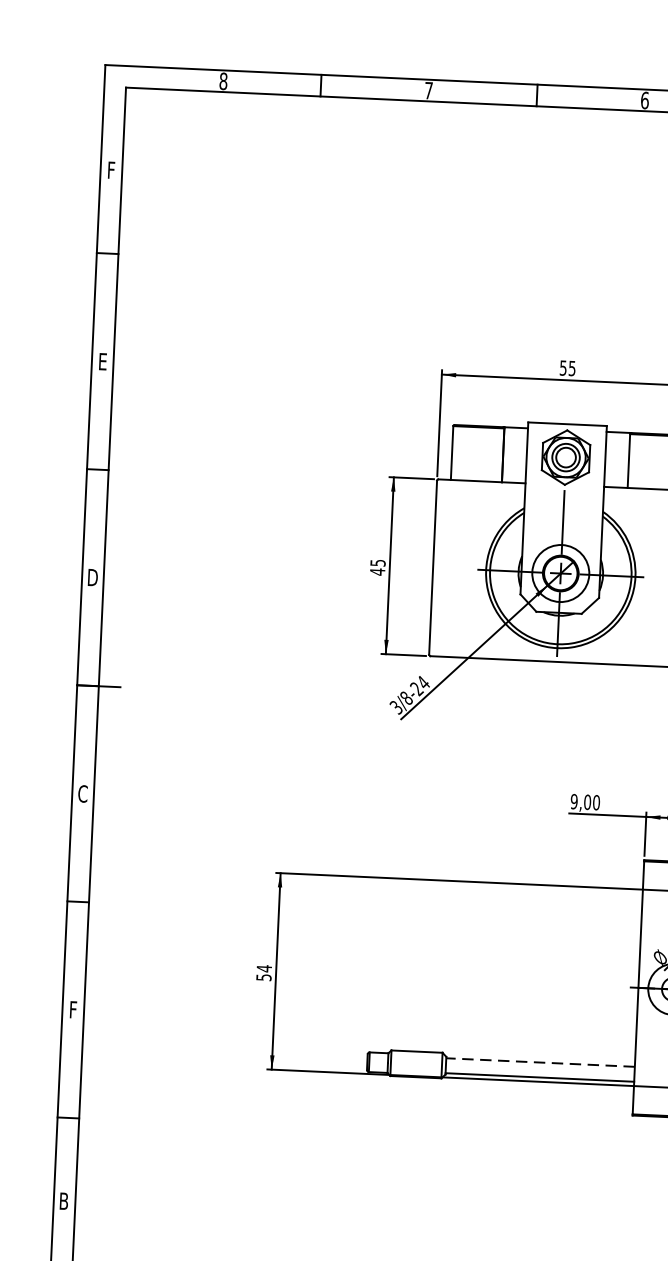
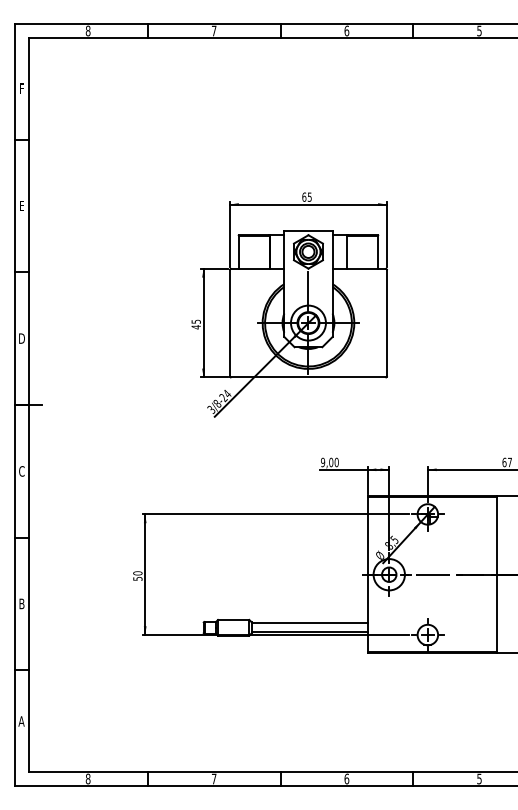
text: (563, 366) -> (304, 196), 55 -> 65
text: (263, 968) -> (137, 573), 54 -> 50
text: (72, 1009) -> (21, 603), F -> B
line: (540, 1062) -> (309, 623), dashed -> solid
text: (63, 1201) -> (21, 721), B -> A

